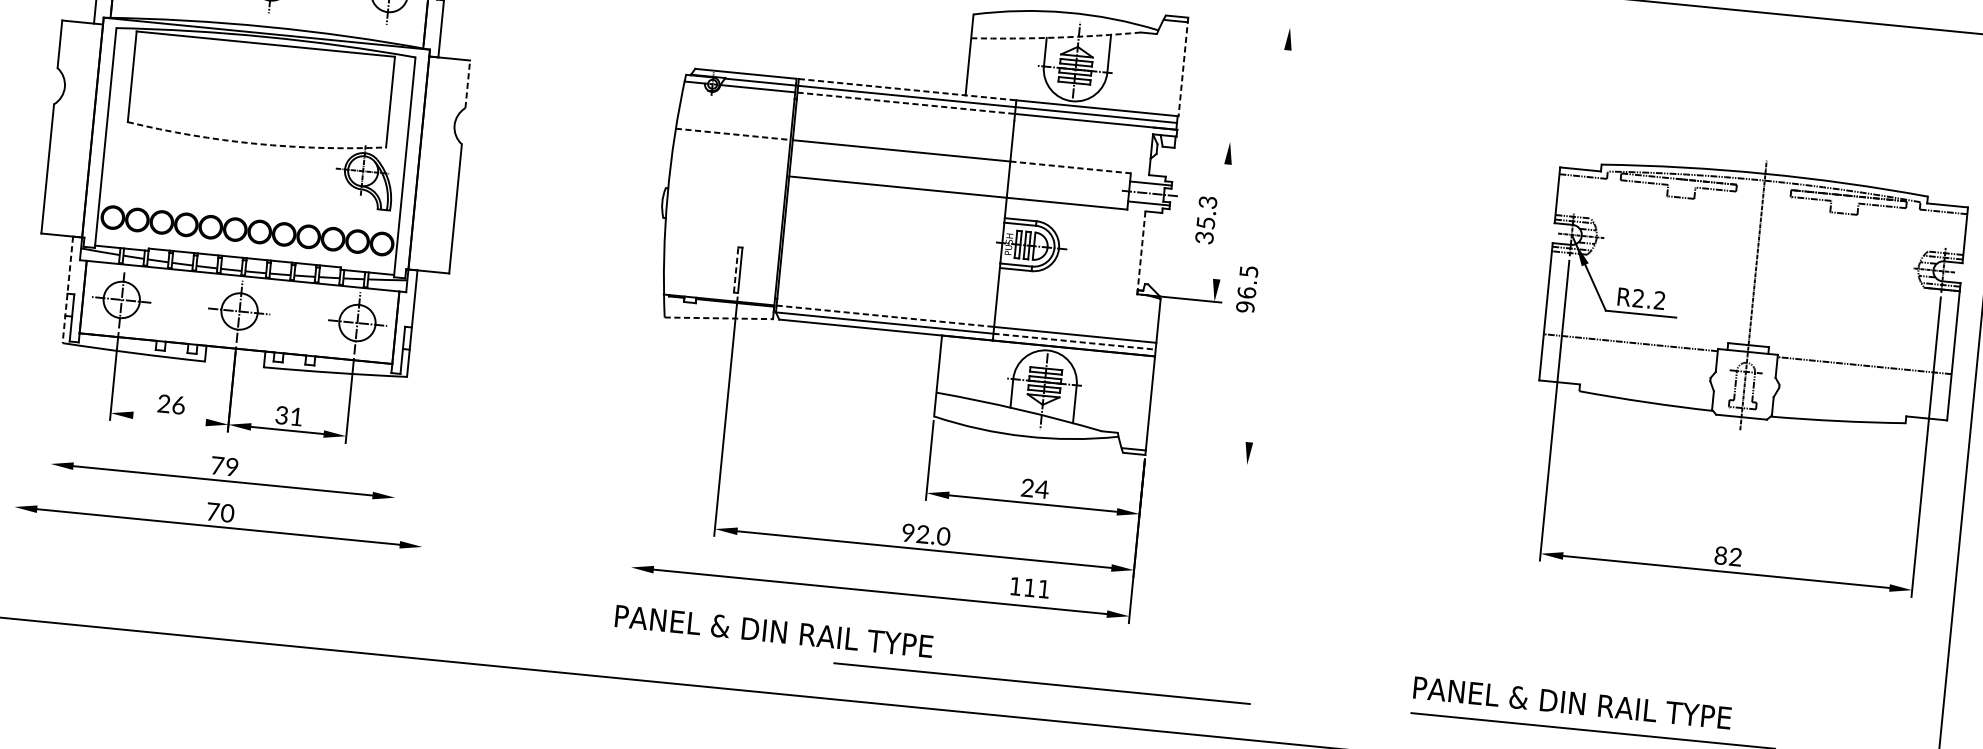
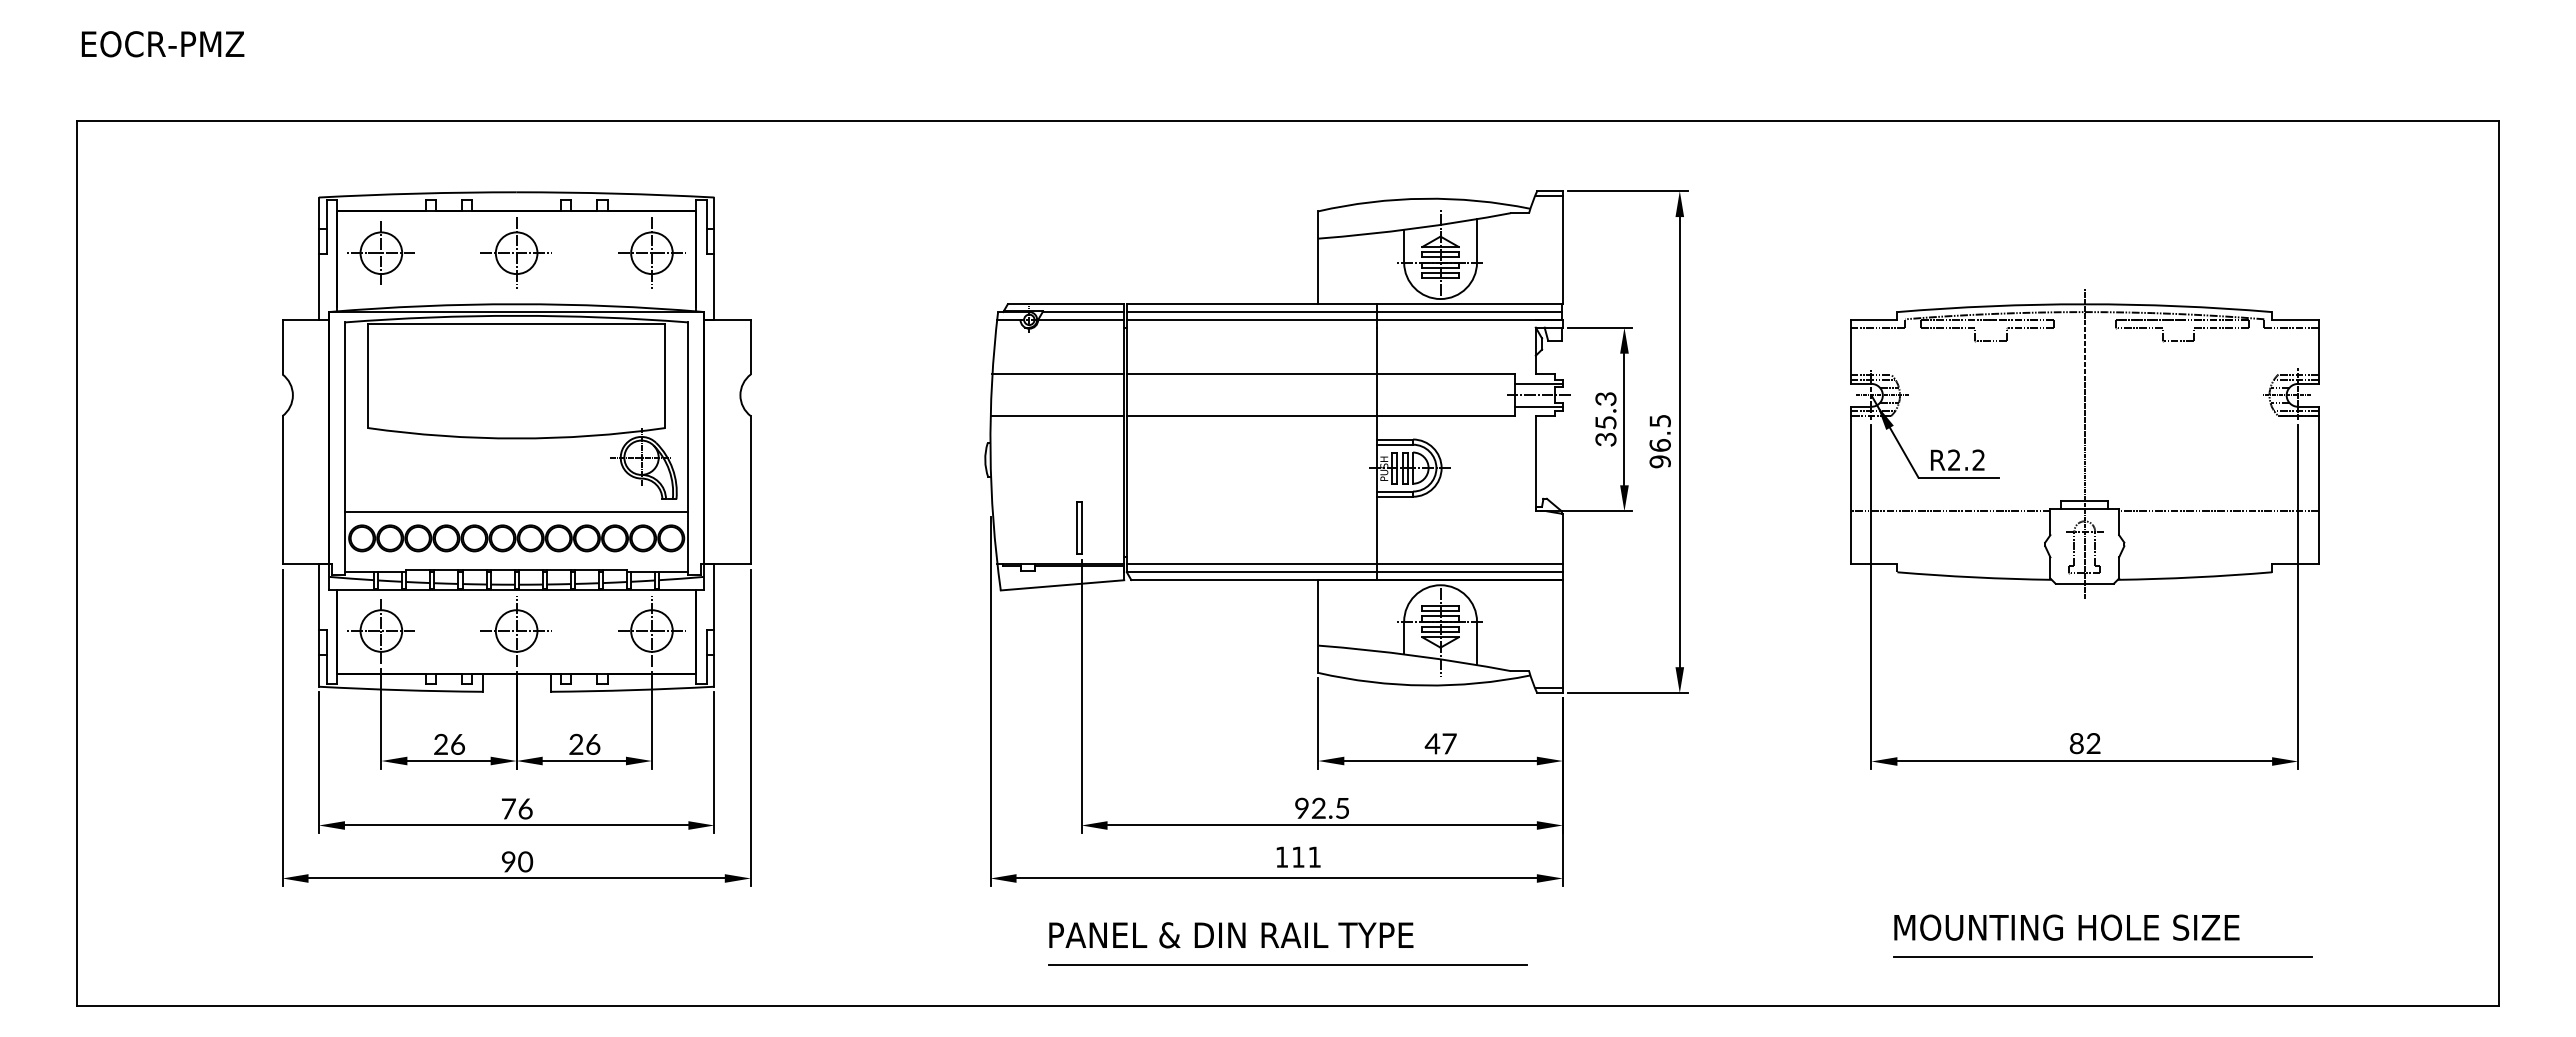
line: (1244, 23) -> (1627, 191), added
arc: (1055, 37) -> (1414, 228), dashed -> solid
line: (1183, 66) -> (1562, 247), dashed -> solid
line: (467, 83) -> (750, 346), dashed -> solid
line: (907, 89) -> (1251, 304), dashed -> solid
line: (906, 102) -> (1251, 319), dashed -> solid
line: (733, 134) -> (1058, 374), dashed -> solid
line: (1209, 139) -> (1600, 327), added
arc: (255, 143) -> (516, 438), dashed -> solid
line: (1071, 167) -> (1446, 374), dashed -> solid
line: (728, 170) -> (1057, 416), added
line: (249, 208) -> (516, 512), added
line: (1222, 221) -> (1624, 419), added
line: (1268, 246) -> (1679, 442), added
line: (1141, 252) -> (1535, 463), dashed -> solid
line: (735, 269) -> (1076, 527), dashed -> solid
text: (1246, 289) -> (1659, 441), moved
line: (67, 290) -> (318, 626), dashed -> solid
line: (885, 316) -> (1251, 564), dashed -> solid
line: (718, 318) -> (1062, 585), dashed -> solid
line: (1075, 341) -> (1470, 572), dashed -> solid
part: (1745, 369) -> (2084, 529), moved
line: (27, 375) -> (282, 727), added
line: (55, 409) -> (318, 762), added
line: (646, 413) -> (990, 701), added
line: (435, 415) -> (750, 727), added
text: (288, 416) -> (584, 744), 31 -> 26
line: (169, 419) -> (448, 761), added
line: (400, 442) -> (714, 762), added
line: (1201, 460) -> (1627, 693), added
text: (232, 466) -> (525, 808), 79 -> 76
text: (1034, 488) -> (1440, 743), 24 -> 47
text: (212, 511) -> (508, 861), 70 -> 90
text: (943, 535) -> (1342, 807), 92.0 -> 92.5
text: (1030, 587) -> (1298, 856), moved
text: (774, 631) -> (1231, 935), moved
line: (1041, 683) -> (1287, 964), moved
text: (1573, 702) -> (2077, 927), PANEL & DIN RAIL TYPE -> MOUNTING HOLE SIZE

